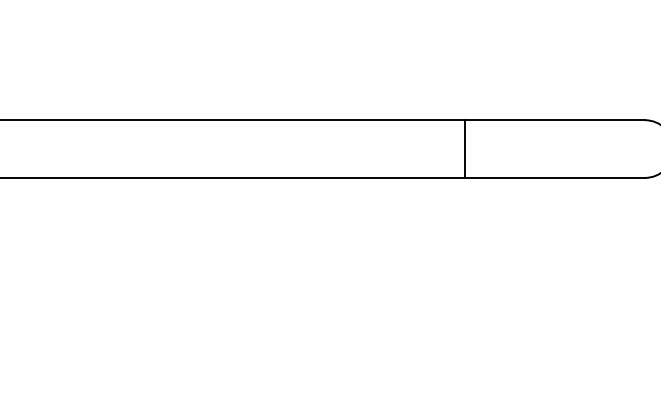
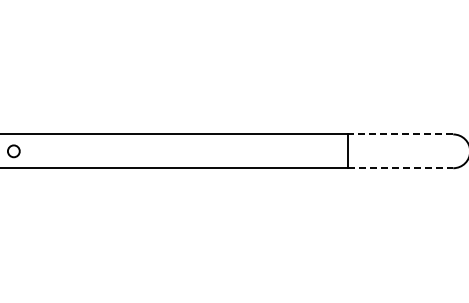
line: (554, 120) -> (400, 134), solid -> dashed
line: (554, 178) -> (400, 168), solid -> dashed

